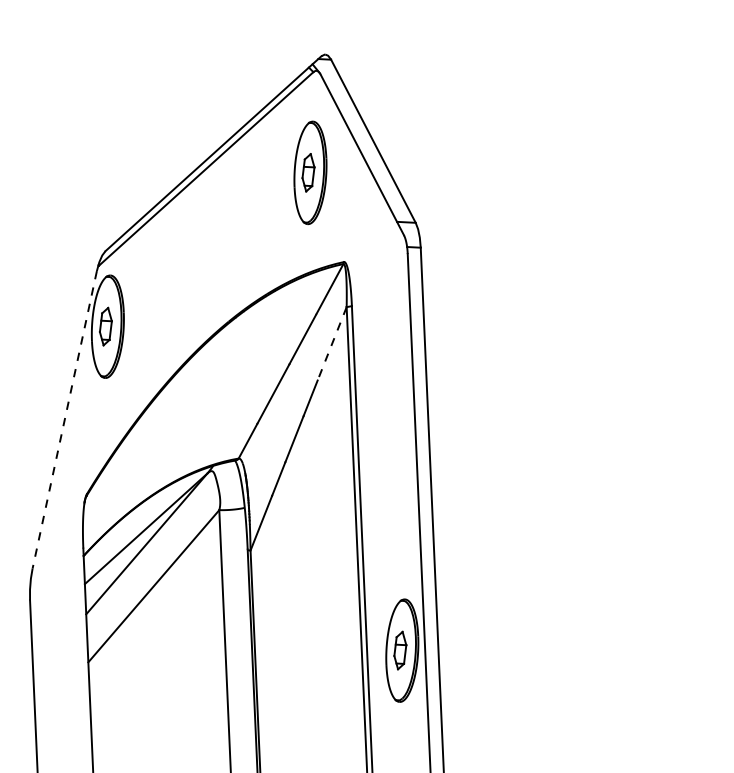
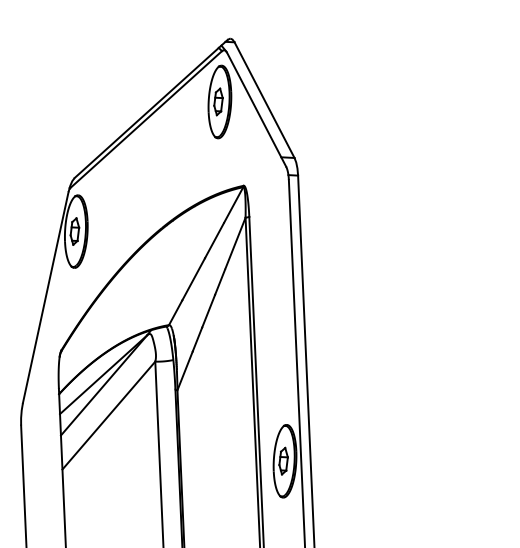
part: (310, 172) -> (219, 101), moved
line: (332, 342) -> (235, 242), dashed -> solid
line: (64, 420) -> (45, 298), dashed -> solid

